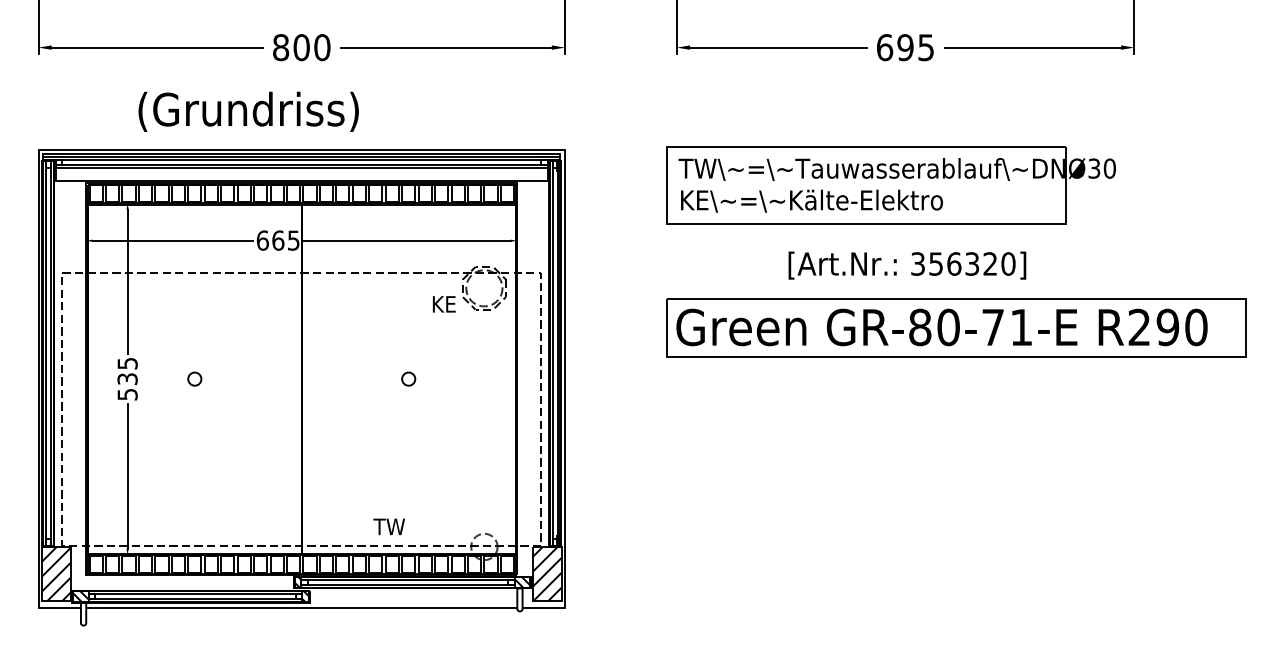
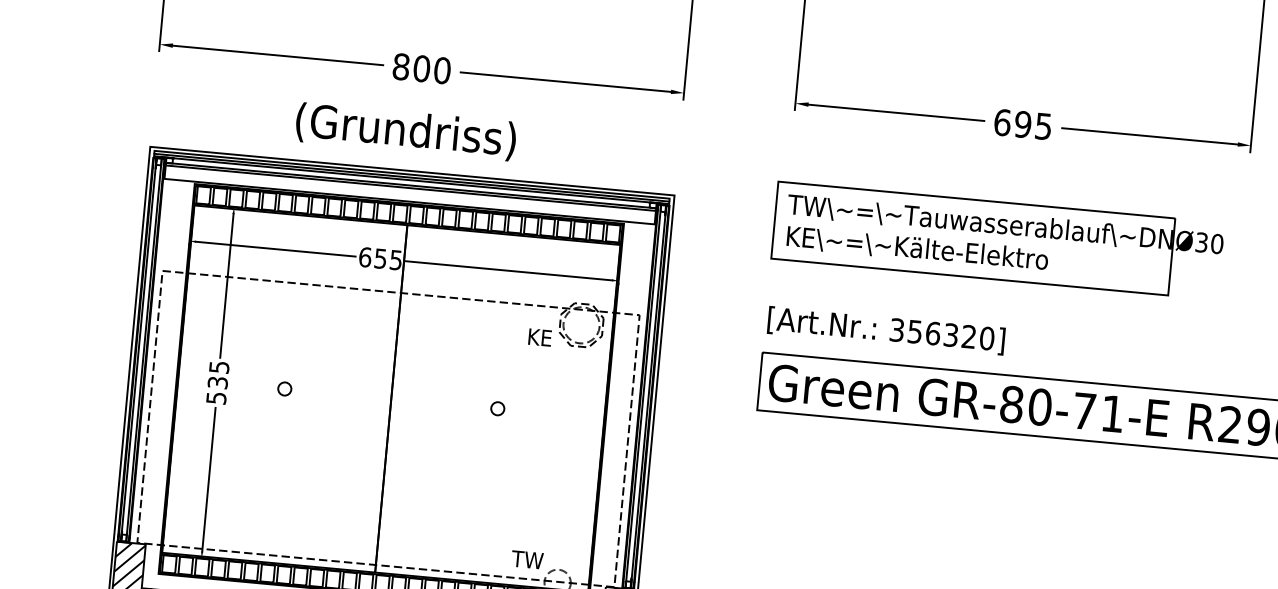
text: (248, 111) -> (405, 131), moved
part: (890, 185) -> (997, 240), moved
text: (278, 240) -> (380, 258), 665 -> 655
text: (907, 265) -> (886, 330), moved
text: (388, 526) -> (526, 559), moved

